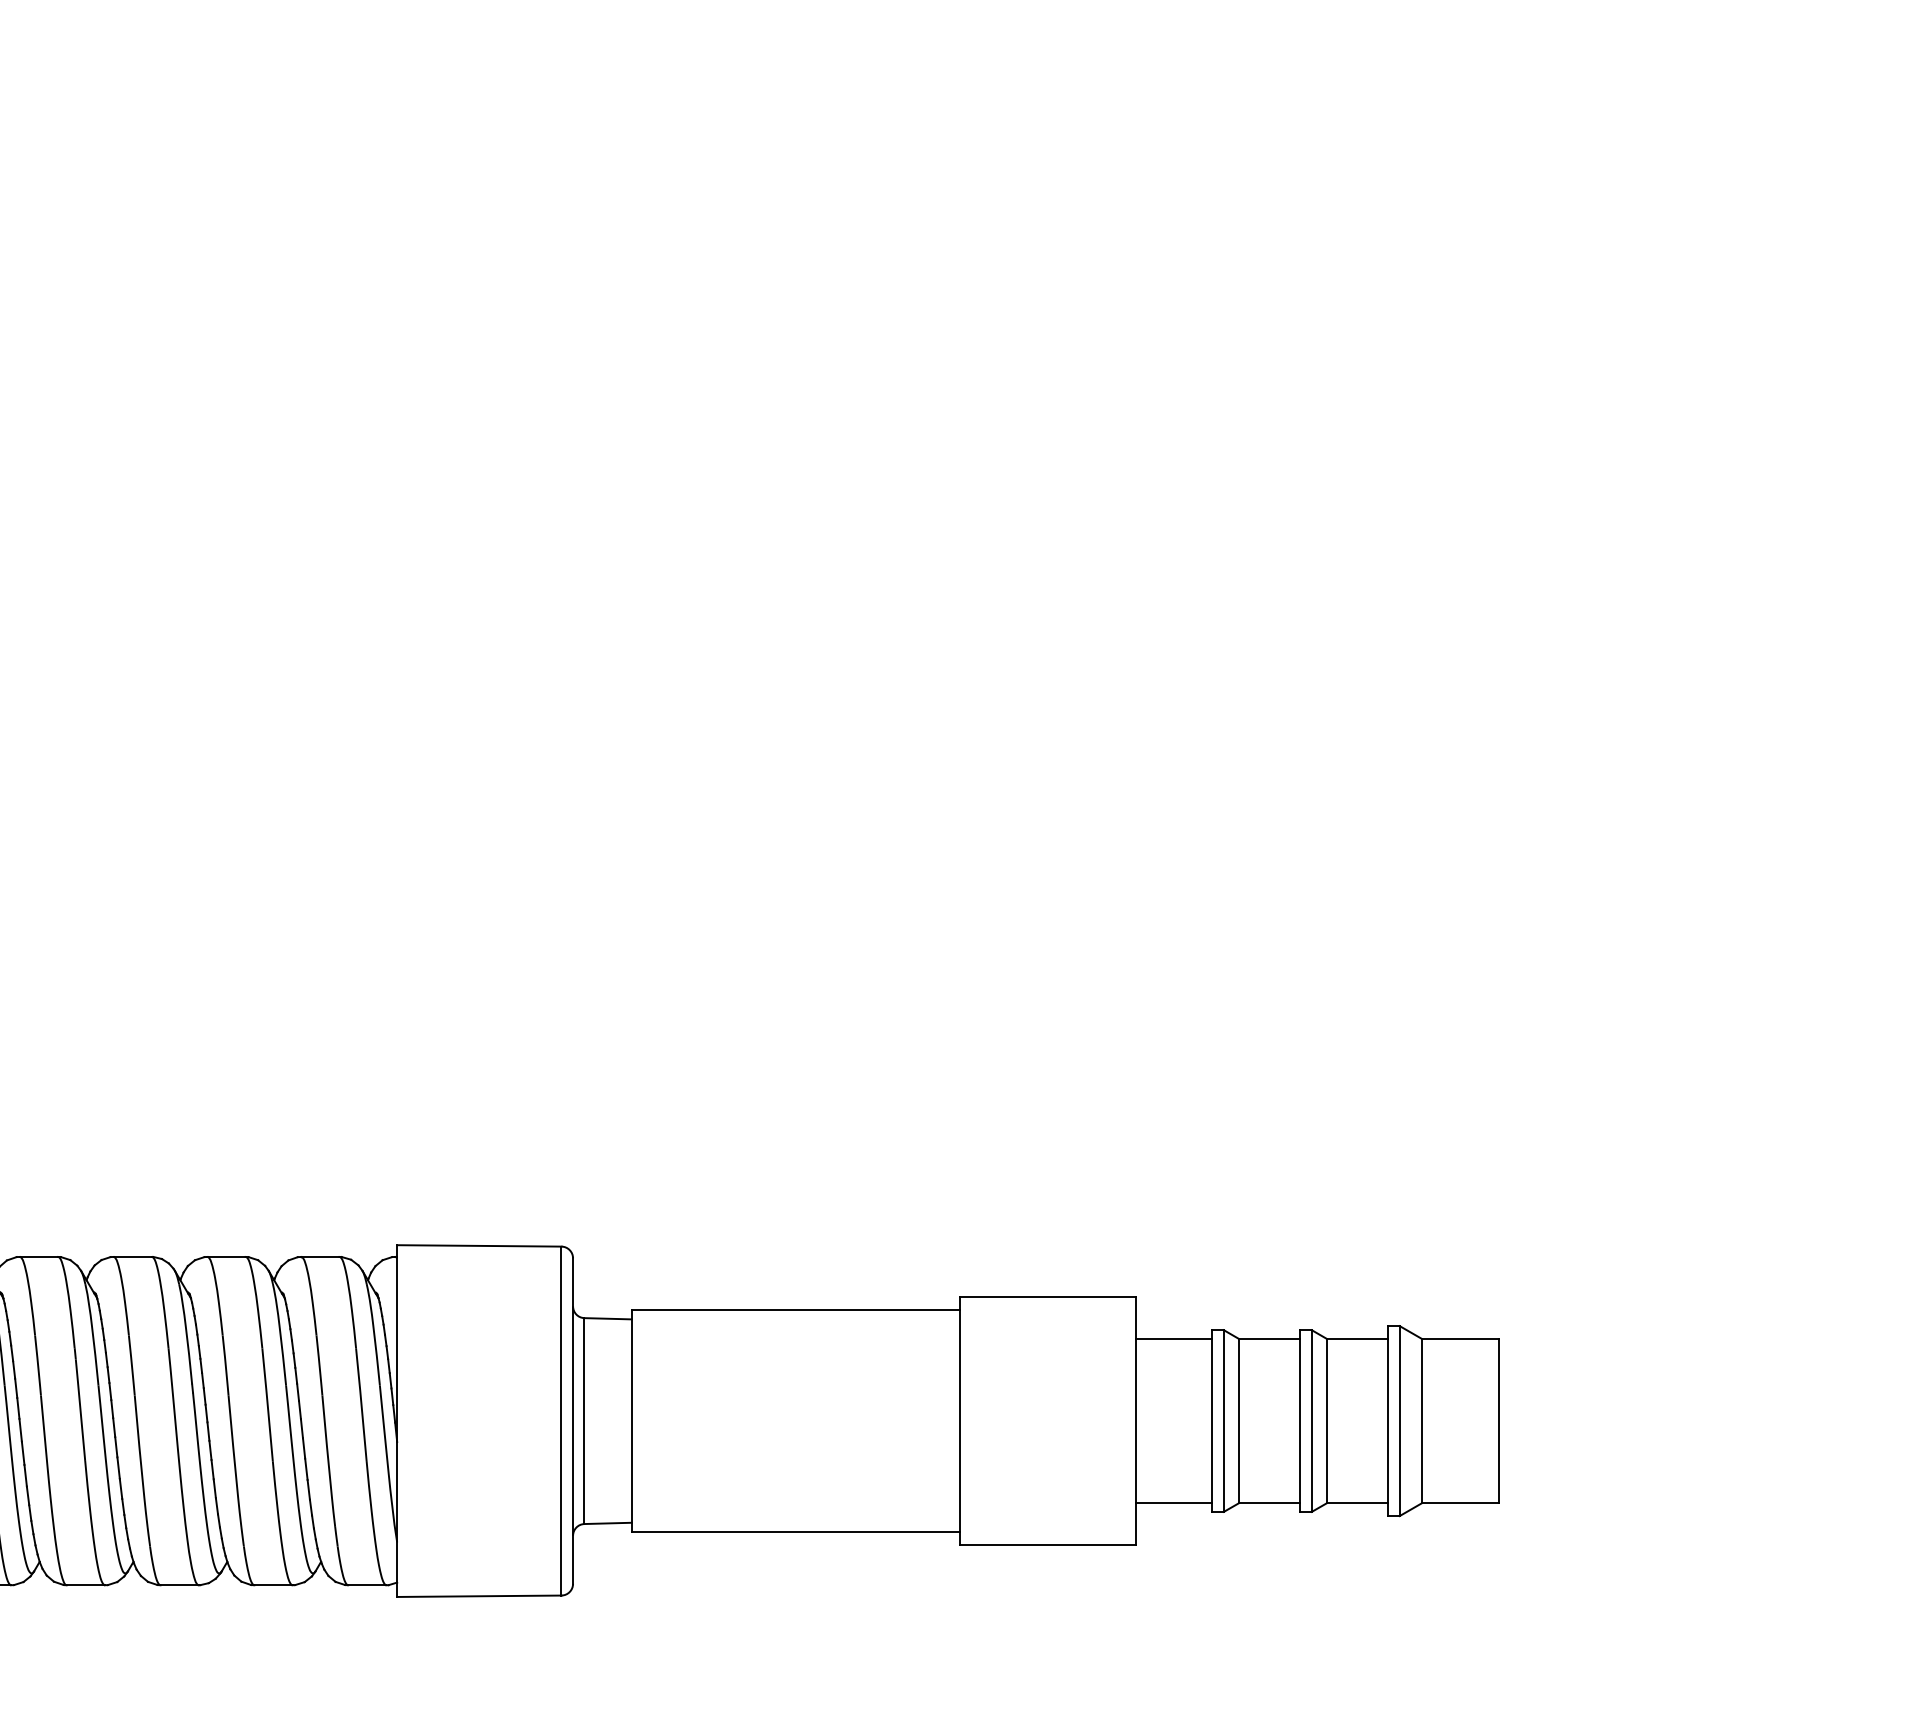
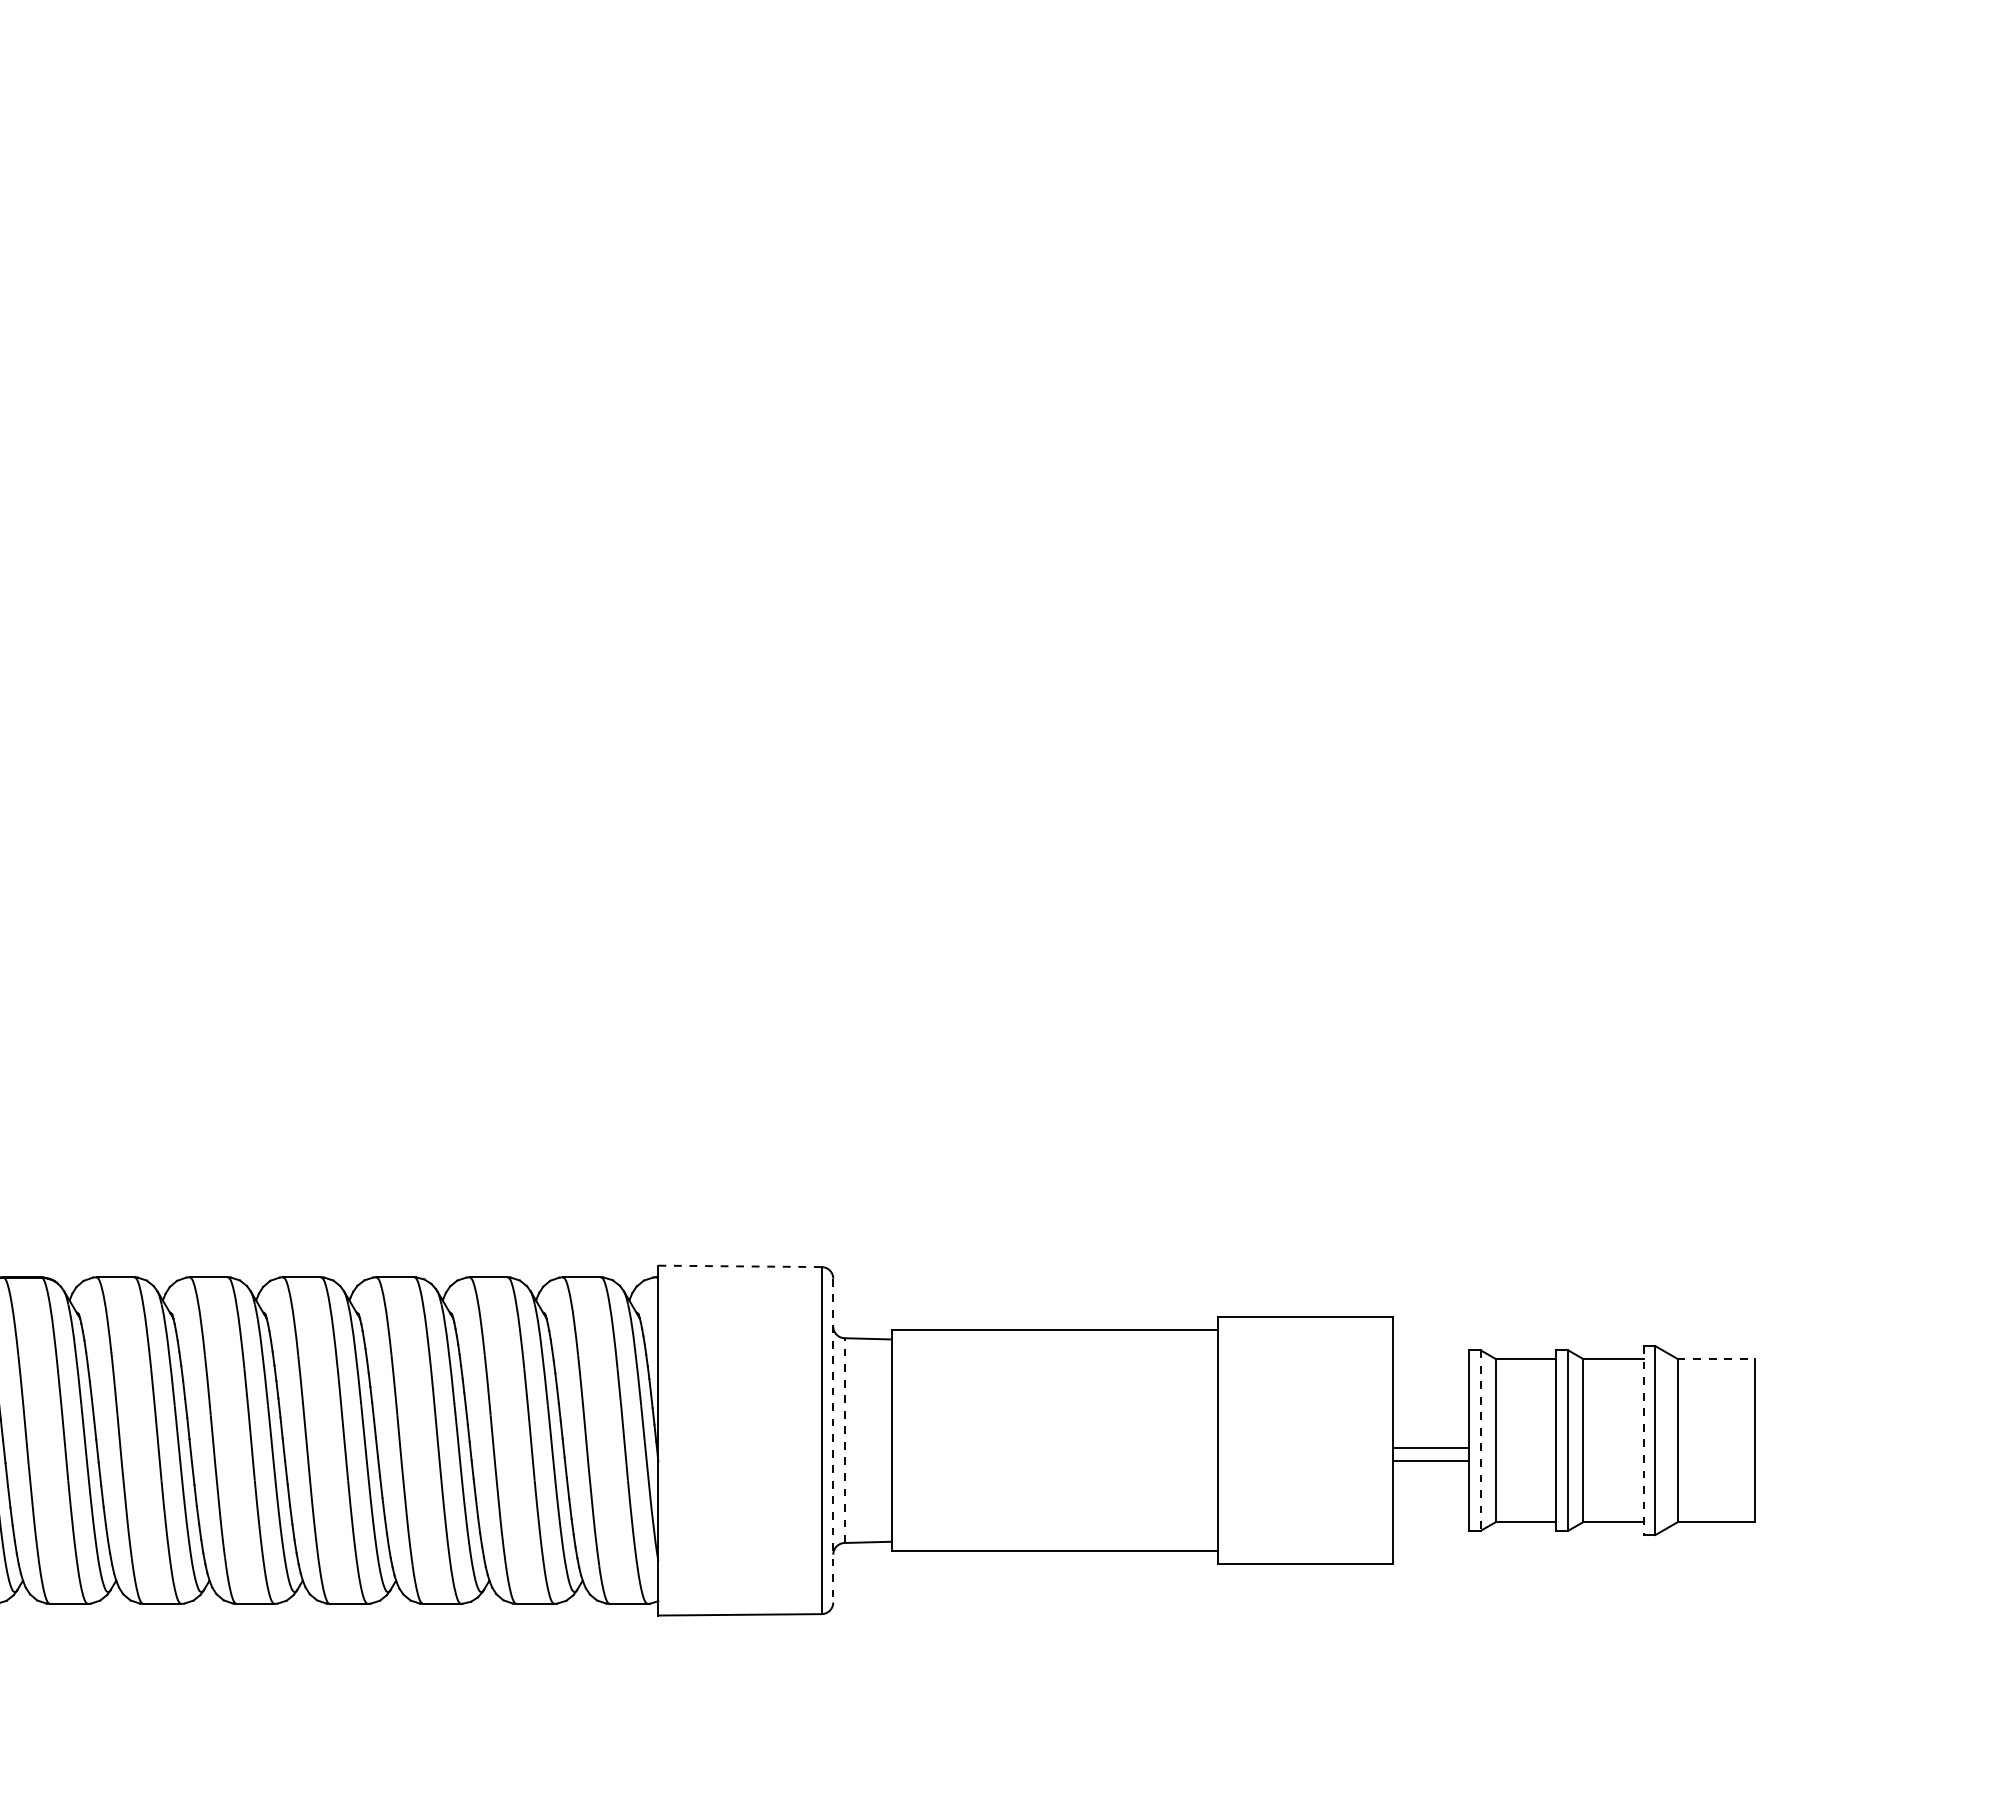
line: (479, 1246) -> (740, 1266), solid -> dashed
line: (1173, 1338) -> (1430, 1460), moved
line: (1461, 1338) -> (1716, 1358), solid -> dashed
line: (573, 1420) -> (833, 1440), solid -> dashed
line: (584, 1420) -> (844, 1440), solid -> dashed
line: (1223, 1421) -> (1480, 1441), solid -> dashed
line: (1387, 1421) -> (1643, 1441), solid -> dashed
line: (1173, 1503) -> (1430, 1448), moved

